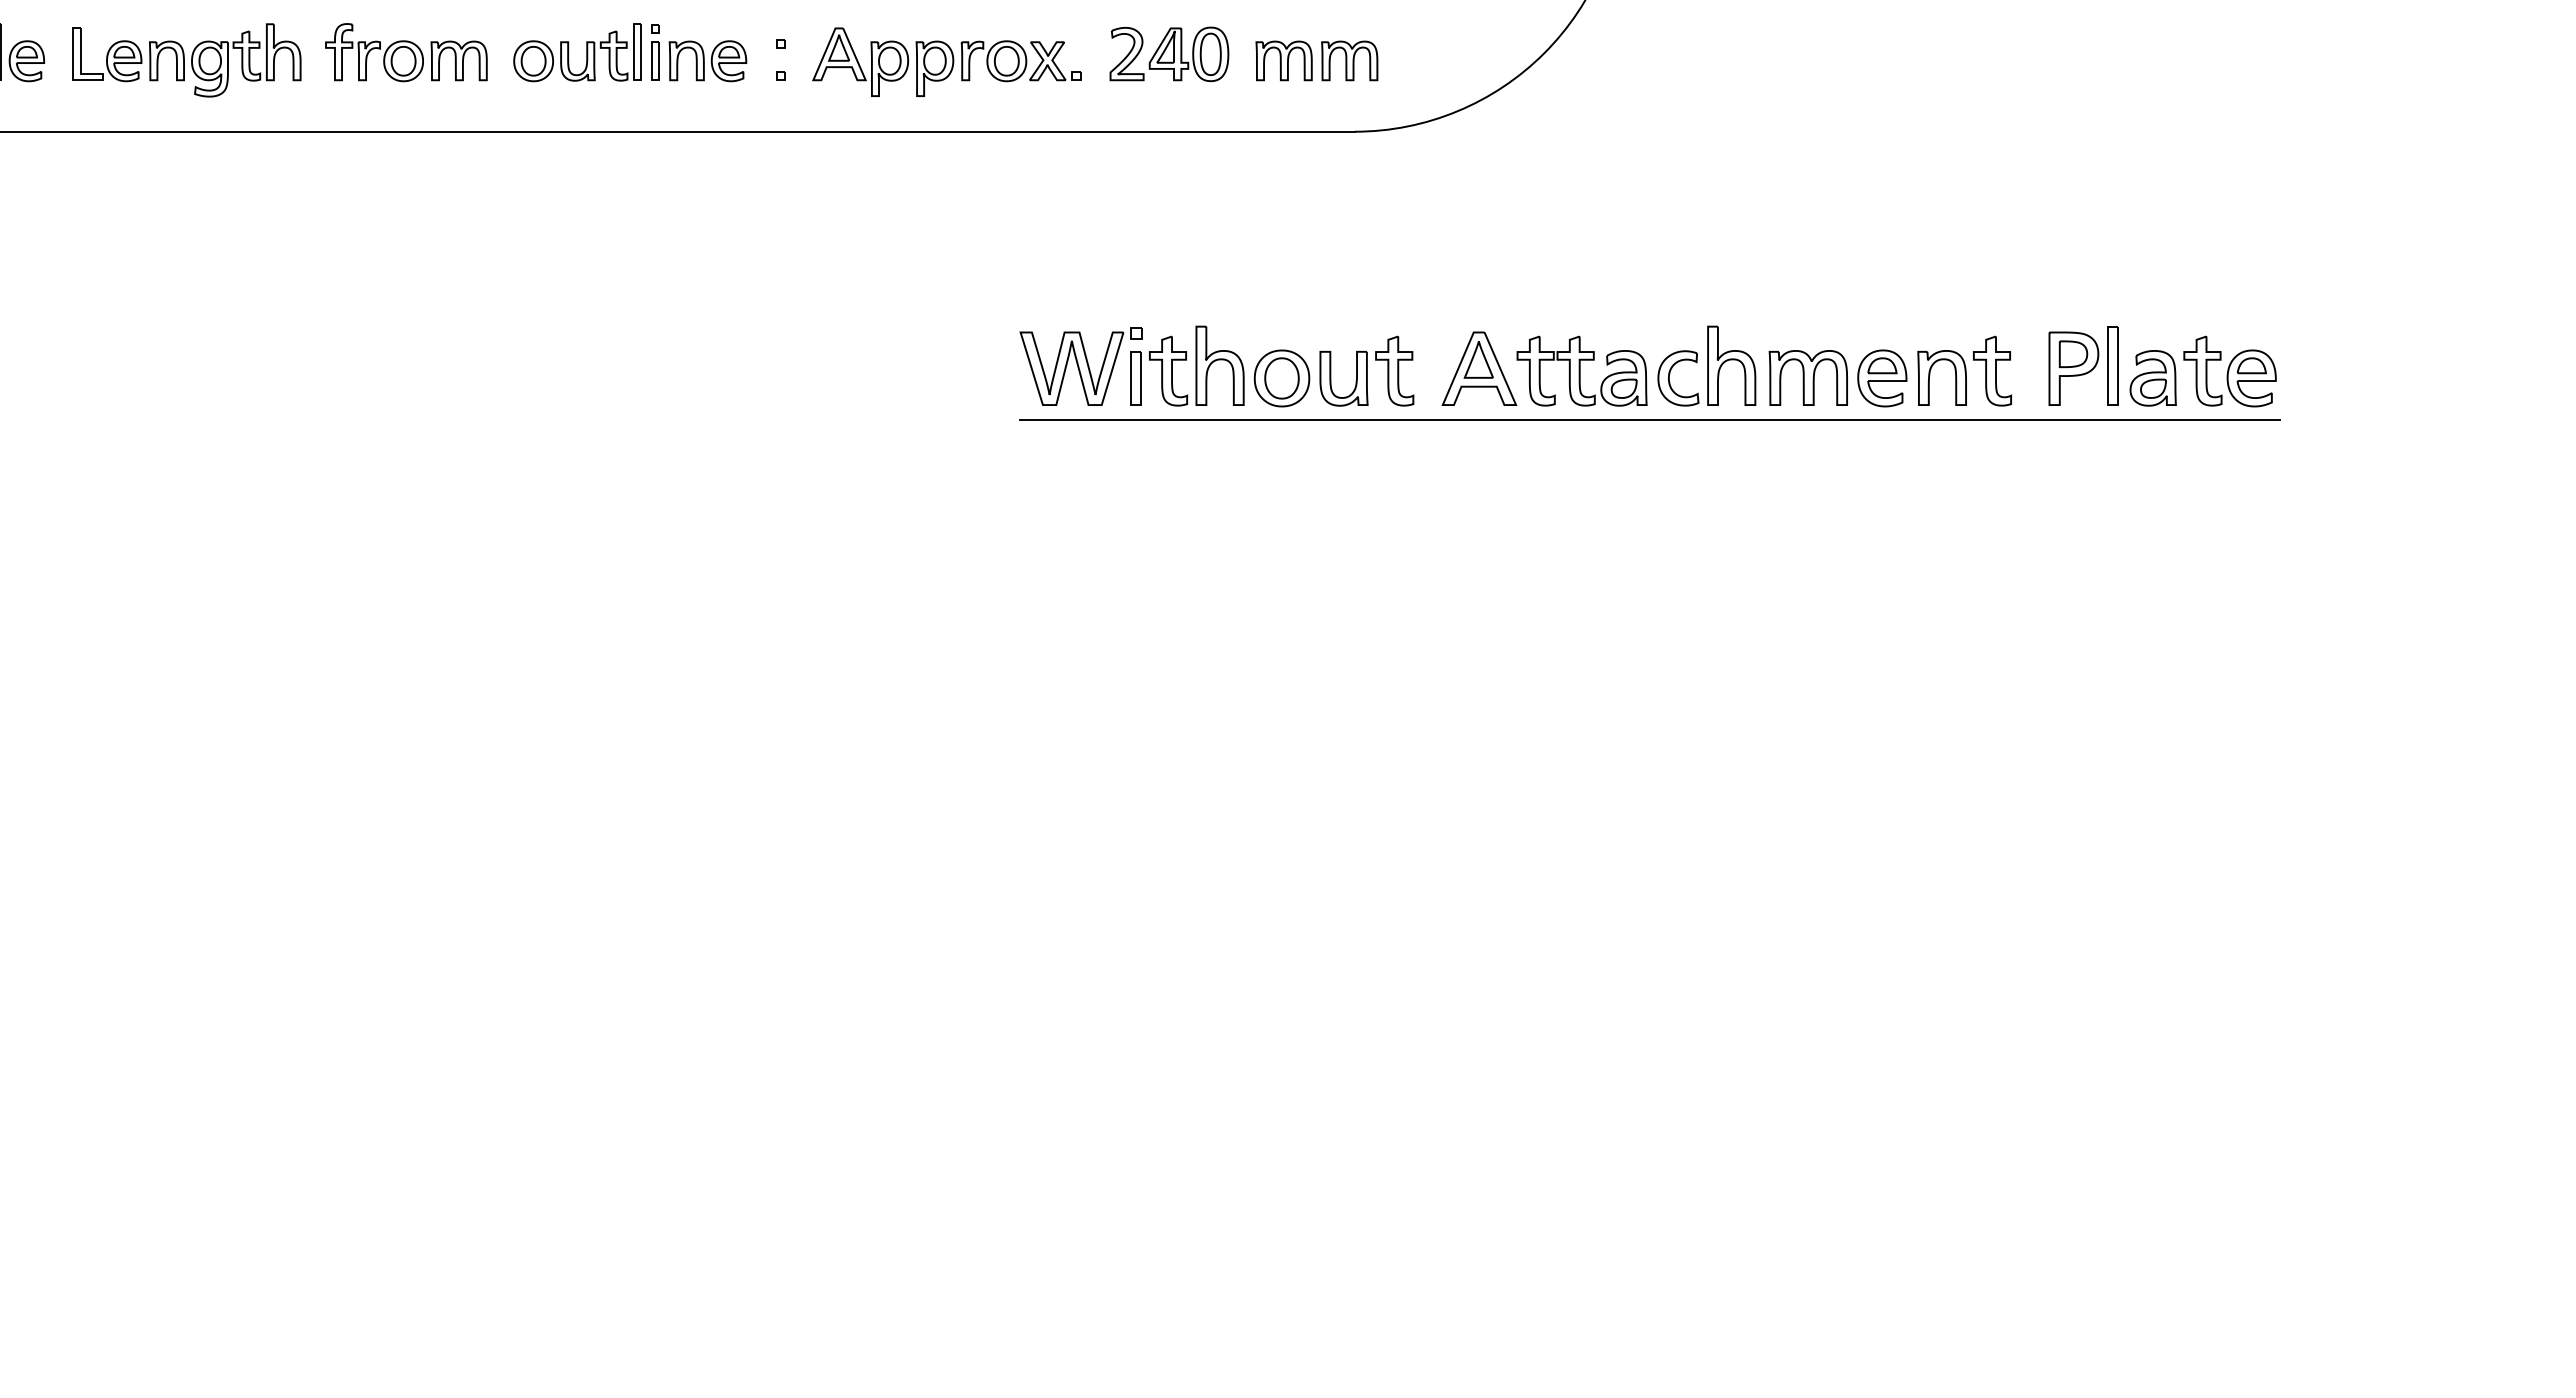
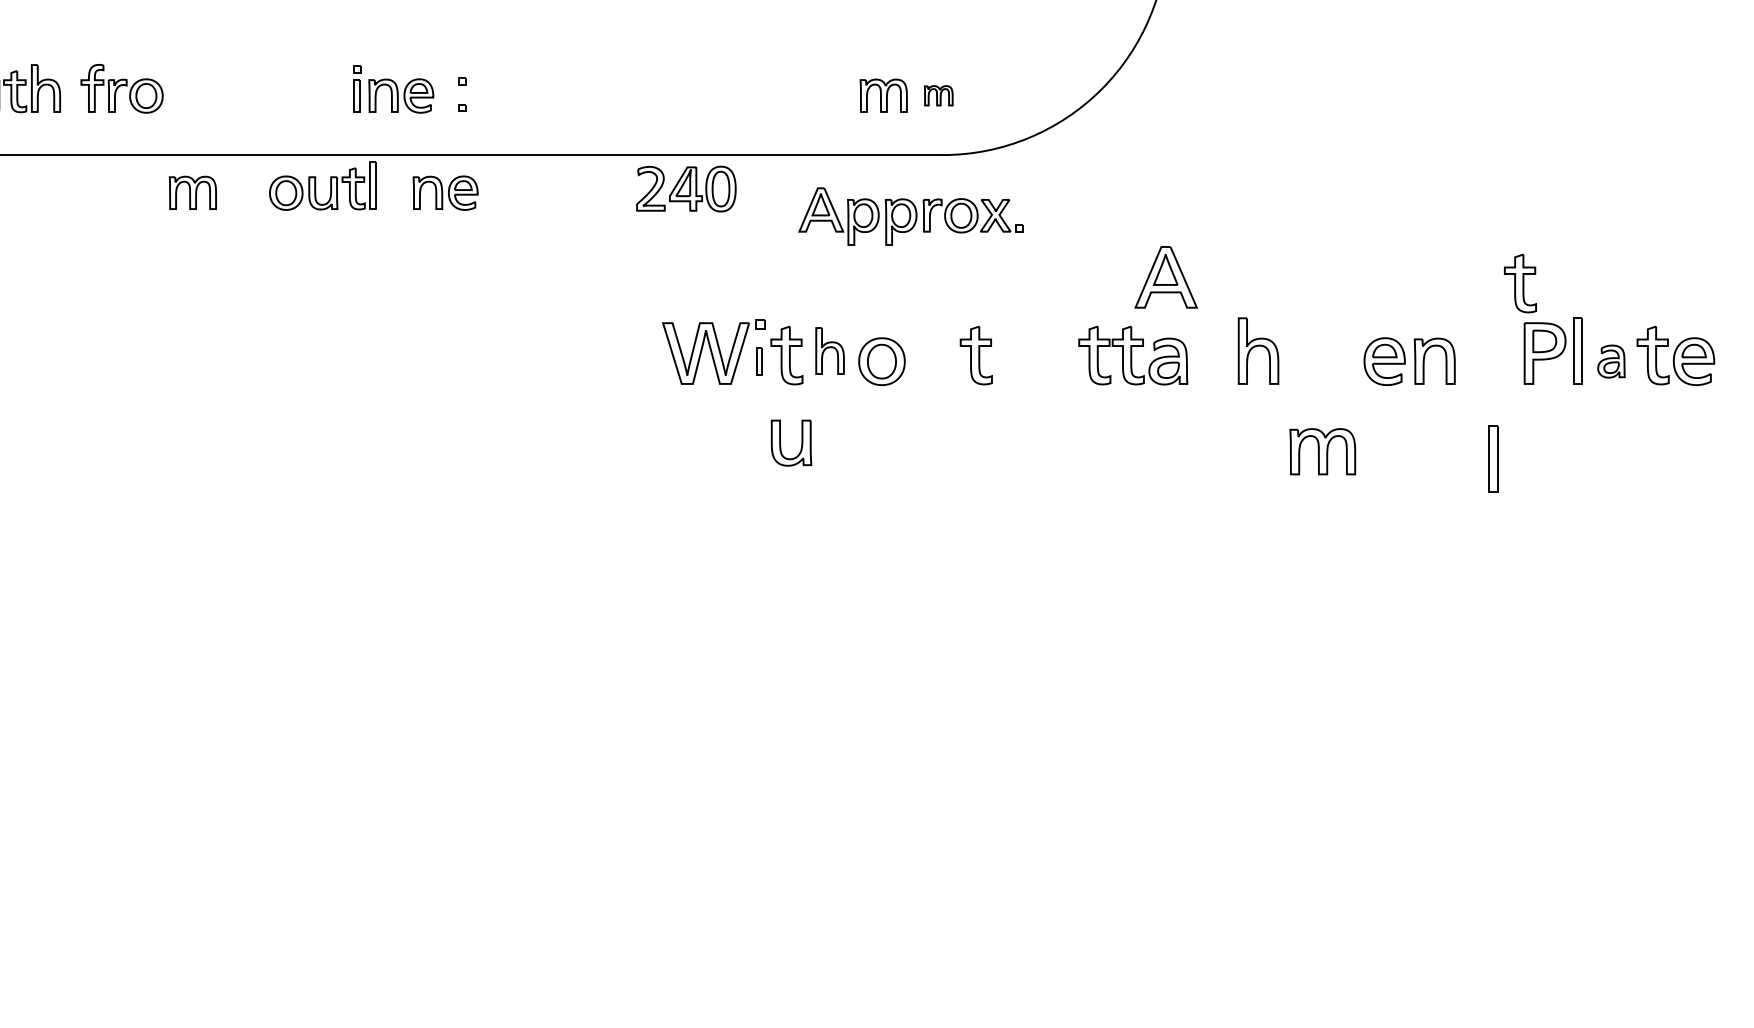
part: (569, 52) -> (316, 185), moved
part: (1169, 54) -> (686, 189), moved
part: (458, 60) -> (192, 192), moved
part: (1349, 60) -> (938, 95), size x0.6
part: (946, 61) -> (910, 215), moved
part: (760, 177) -> (445, 193), added
part: (1219, 365) -> (829, 350), size x0.7
part: (1479, 368) -> (1166, 277), moved
part: (1992, 370) -> (1520, 282), moved
part: (1670, 374) -> (1207, 358), removed
part: (1807, 377) -> (1322, 451), moved
part: (1135, 378) -> (759, 361), size x0.6
part: (1331, 378) -> (781, 442), moved
part: (2152, 378) -> (1610, 361), size x0.7
line: (1650, 419) -> (1190, 396), removed
part: (2011, 494) -> (1492, 458), added

